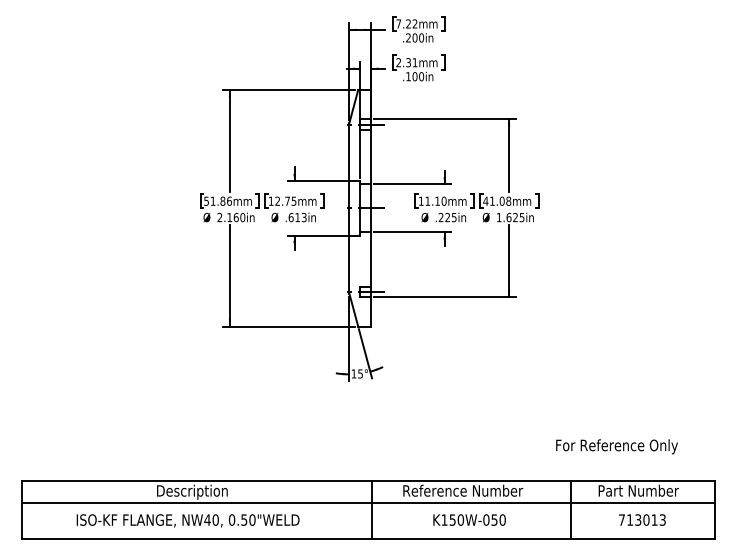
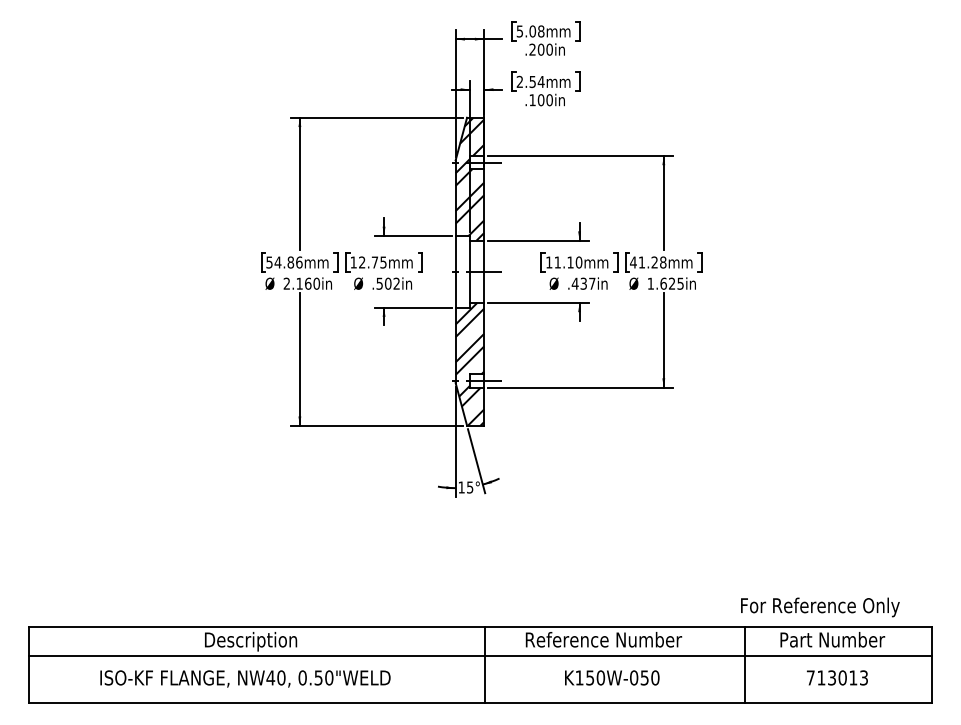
text: (406, 23) -> (530, 31), 7.22mm -> 5.08mm
text: (412, 62) -> (537, 81), 2.31mm -> 2.54mm
hatch: (360, 136) -> (469, 178), added
text: (212, 201) -> (277, 262), 51.86mm -> 54.86mm
text: (502, 201) -> (654, 262), 41.08mm -> 41.28mm
text: (297, 217) -> (387, 283), .613in -> .502in
text: (447, 217) -> (583, 283), .225in -> .437in
hatch: (360, 278) -> (469, 363), added
text: (617, 446) -> (820, 607), moved

